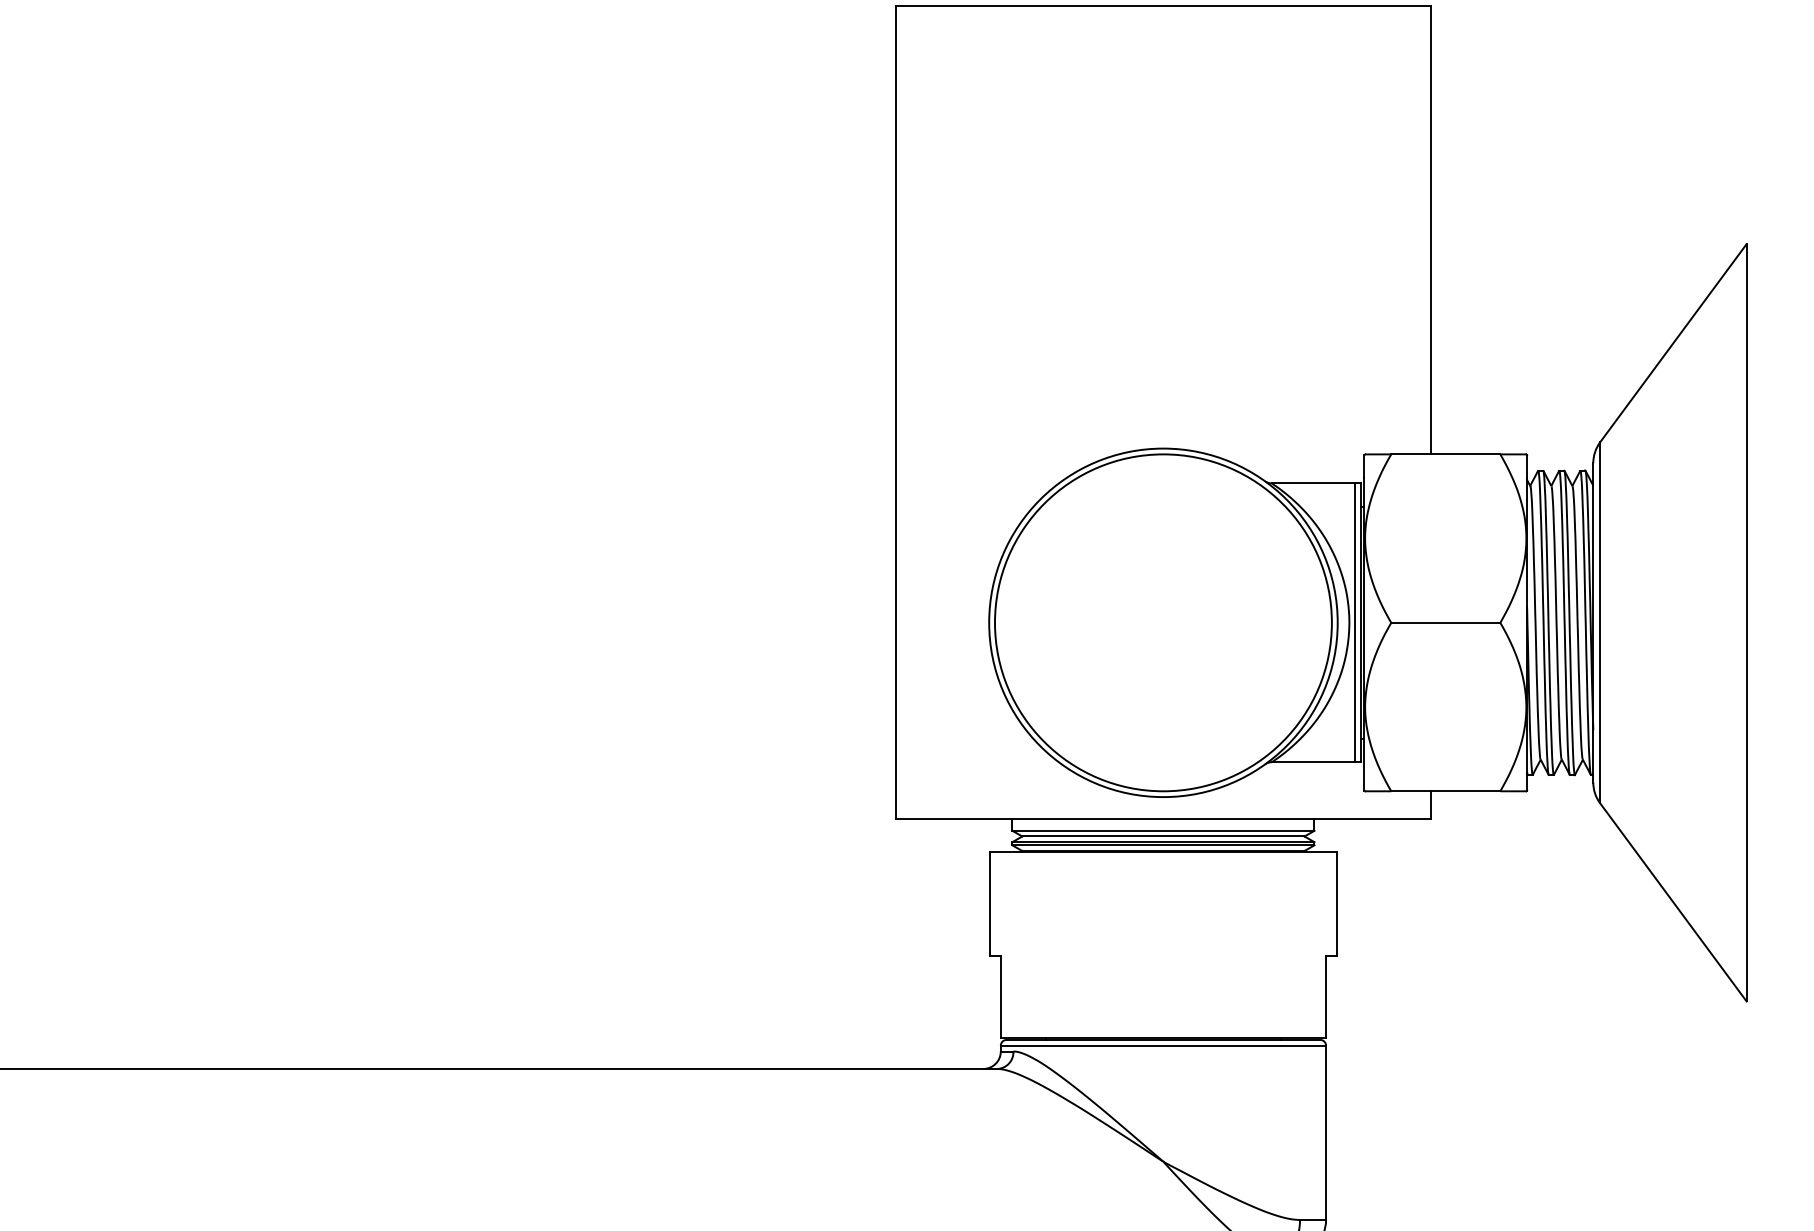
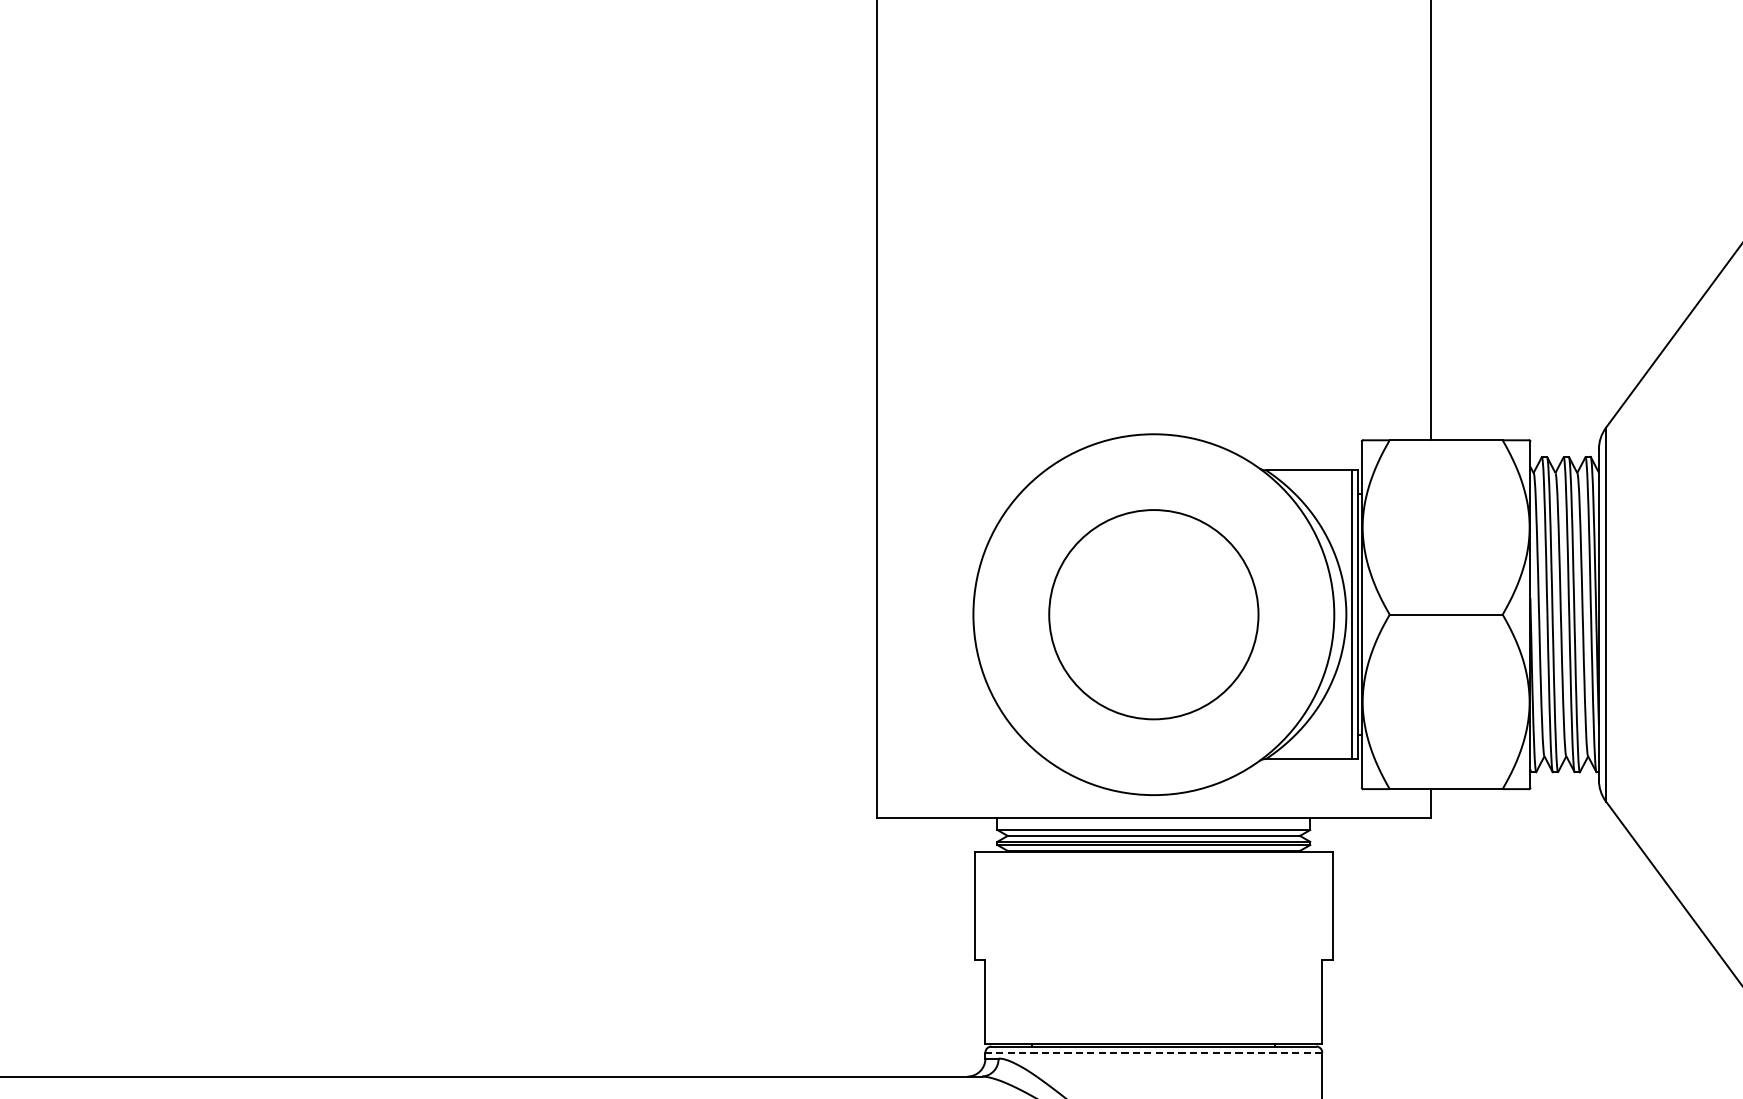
circle: (1162, 622) -> (1152, 614), size x0.6
line: (1163, 1045) -> (1153, 1052), solid -> dashed

